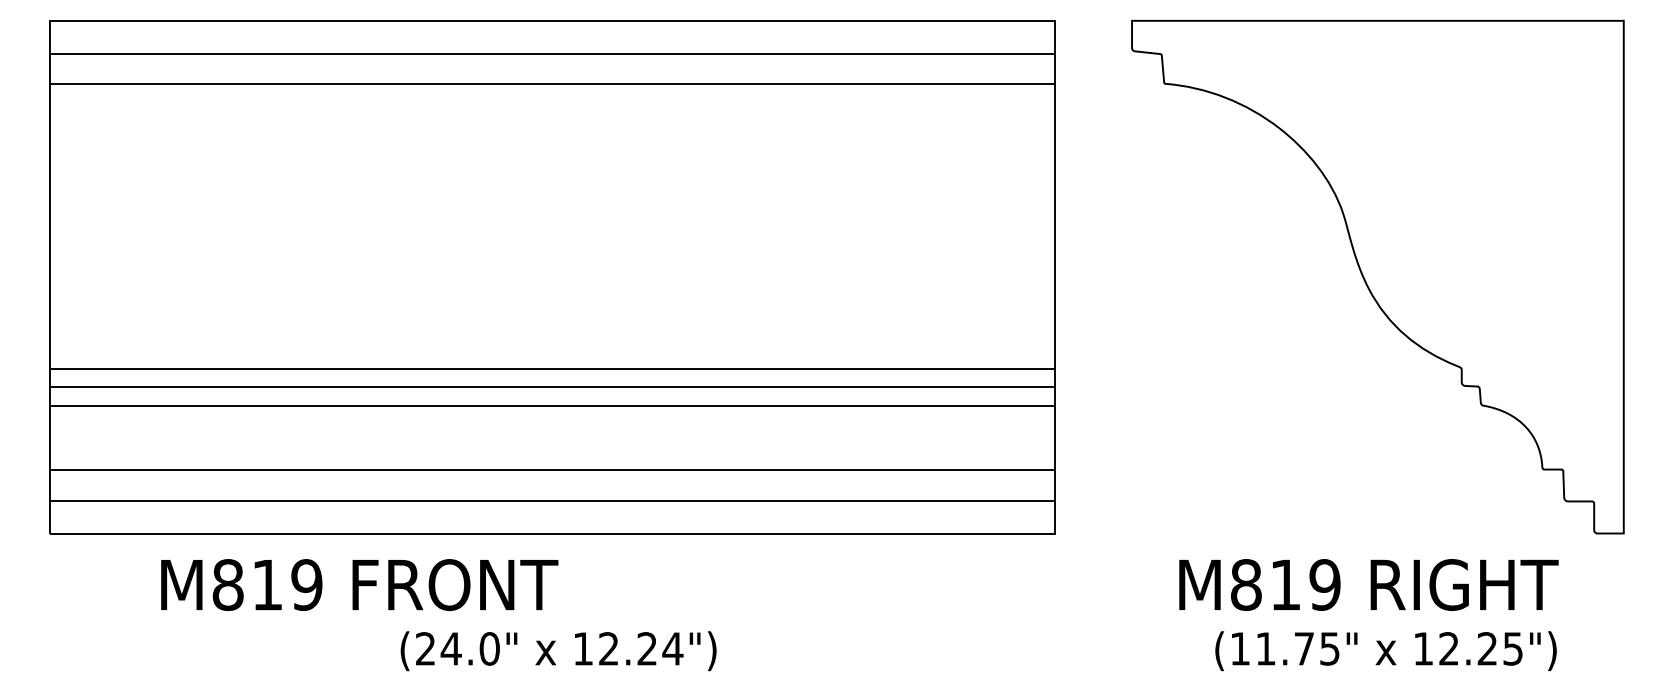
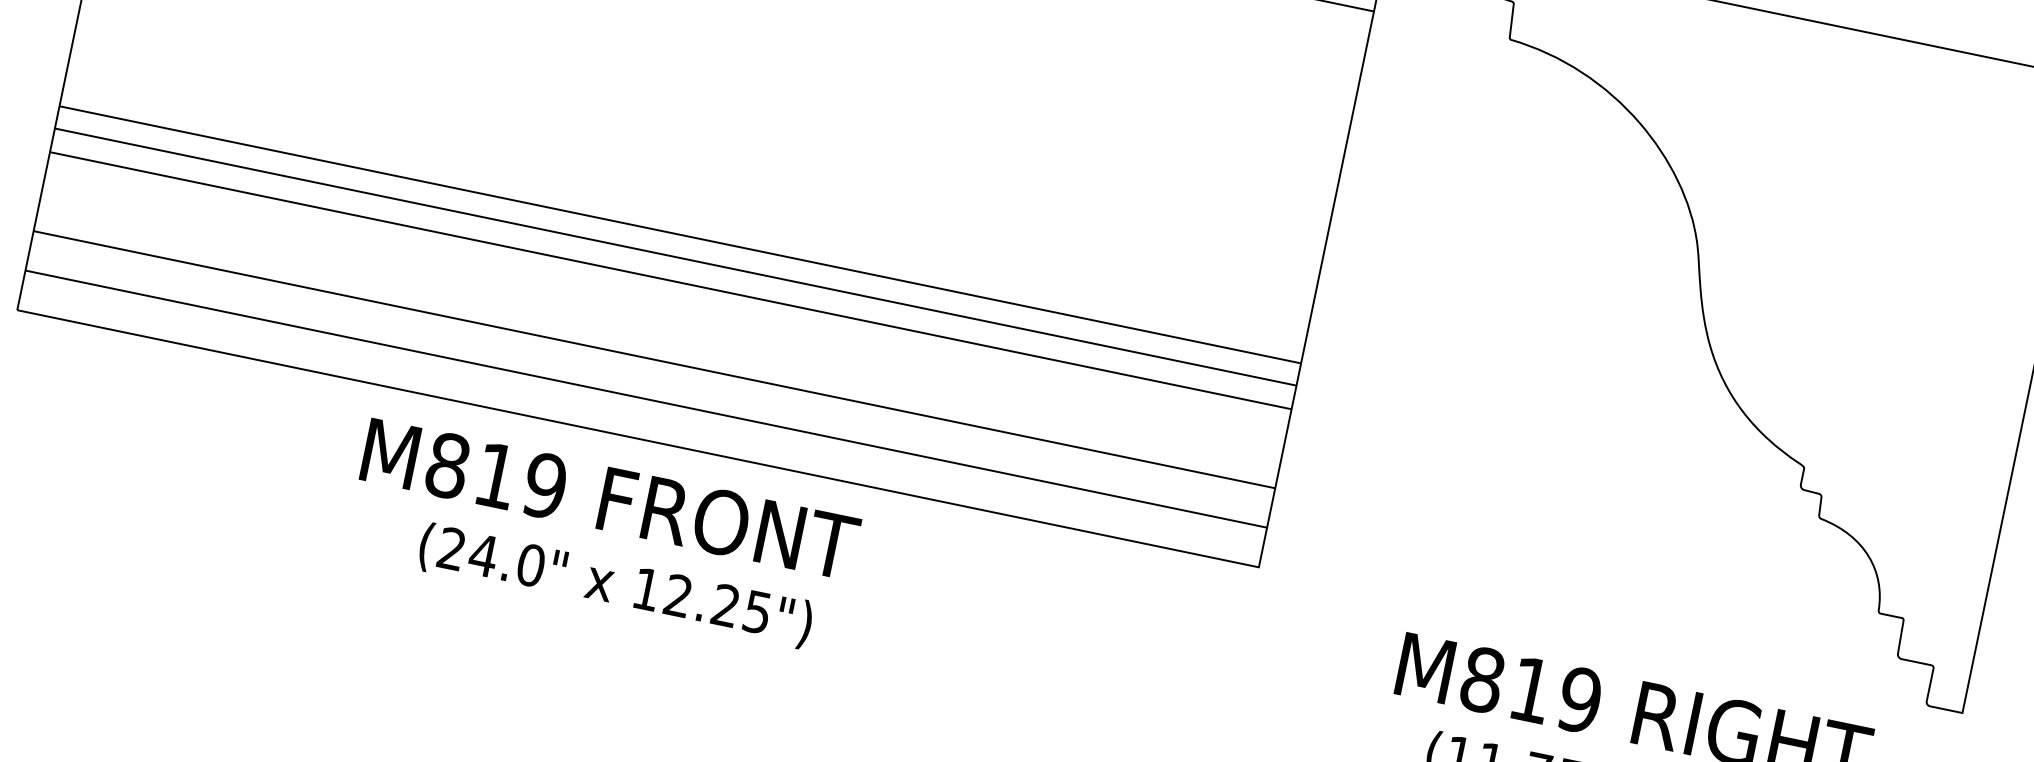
text: (359, 584) -> (610, 498), moved
text: (672, 648) -> (757, 611), 12.24") -> 12.25")

